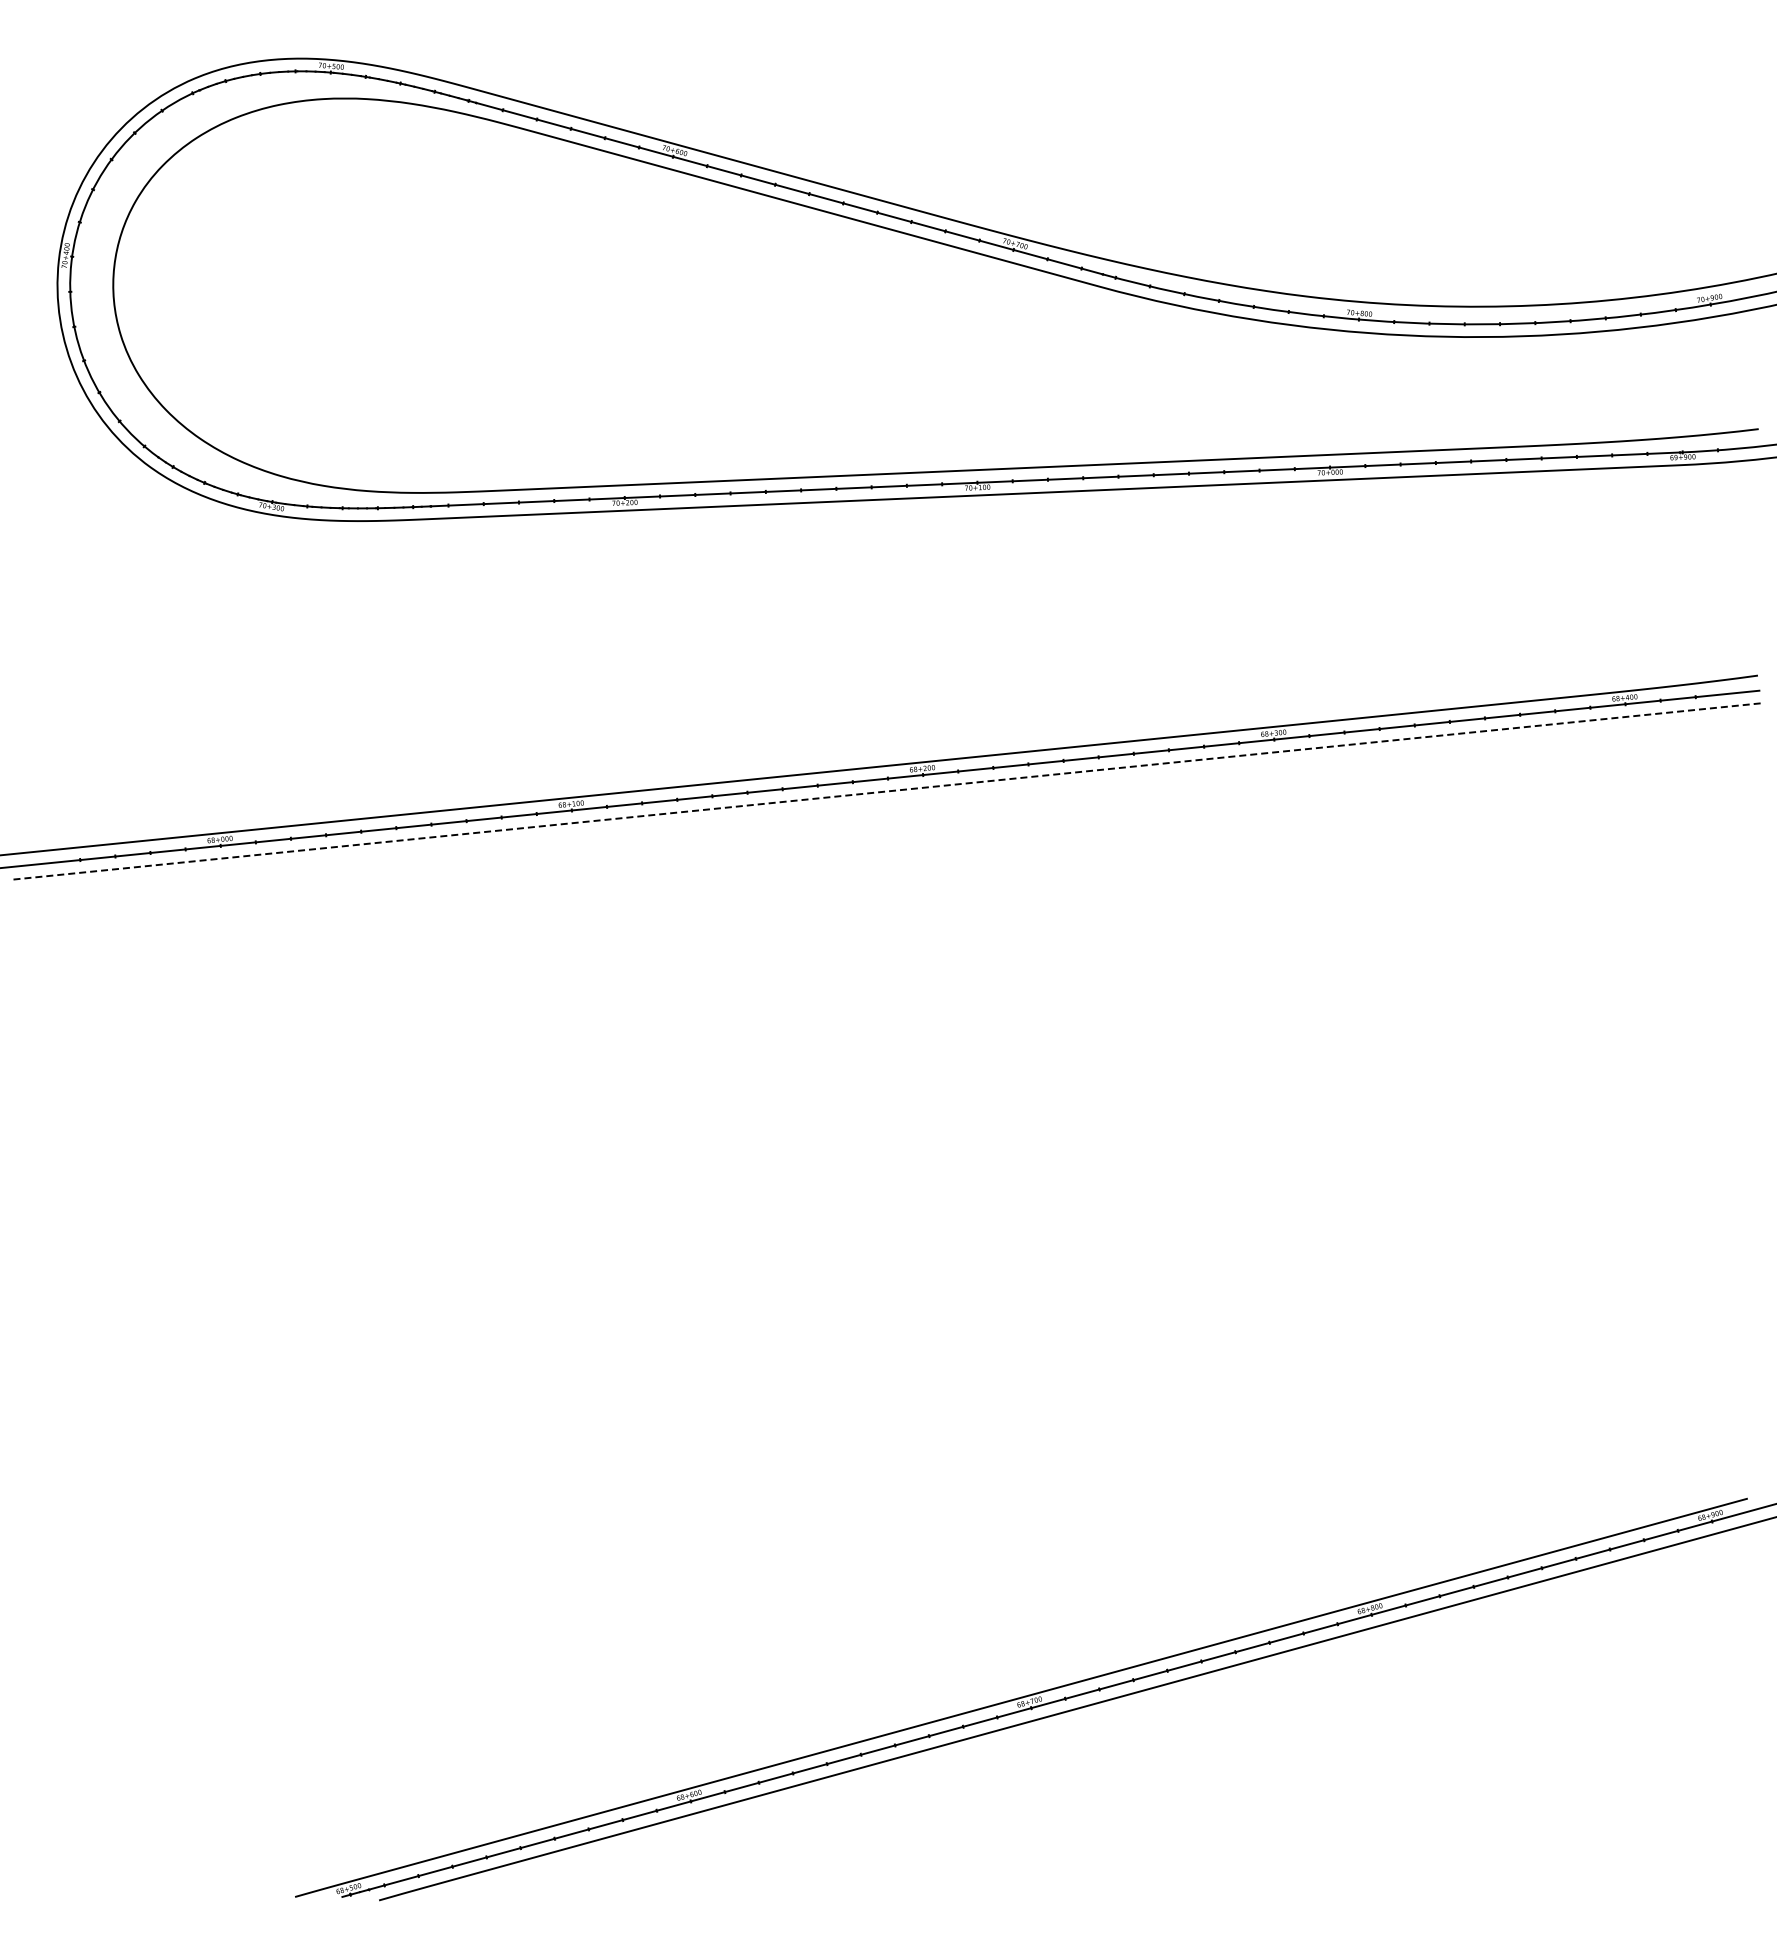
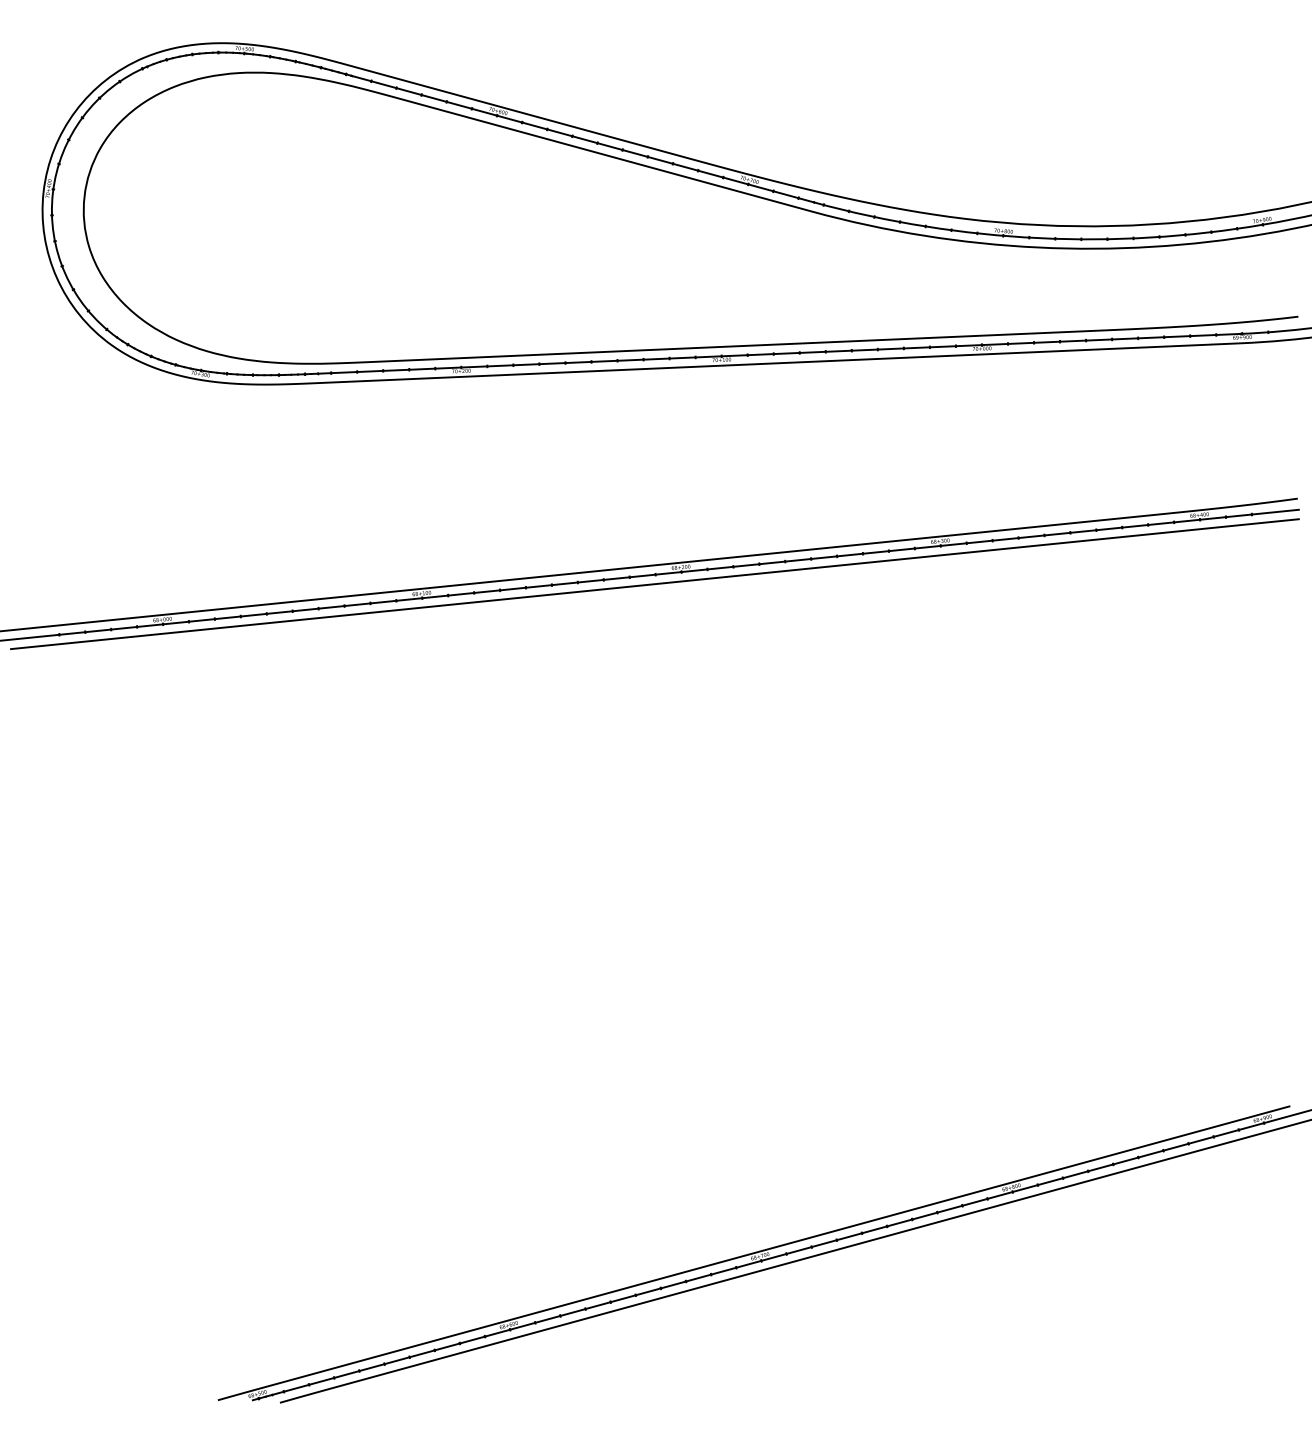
line: (887, 791) -> (655, 584), dashed -> solid

